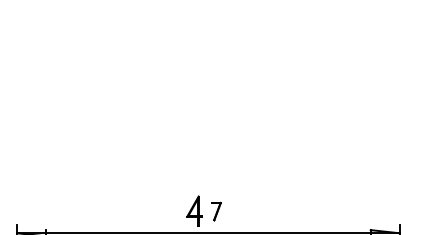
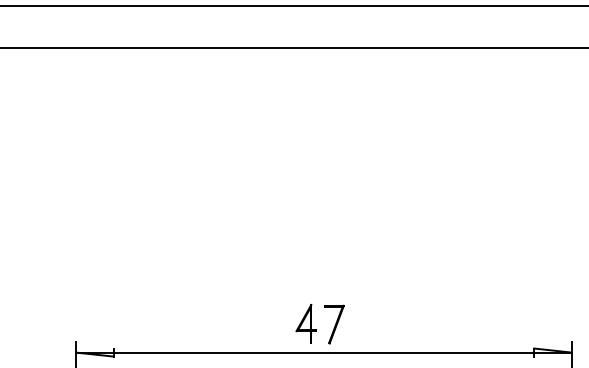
part: (216, 211) -> (334, 324), size x1.67

